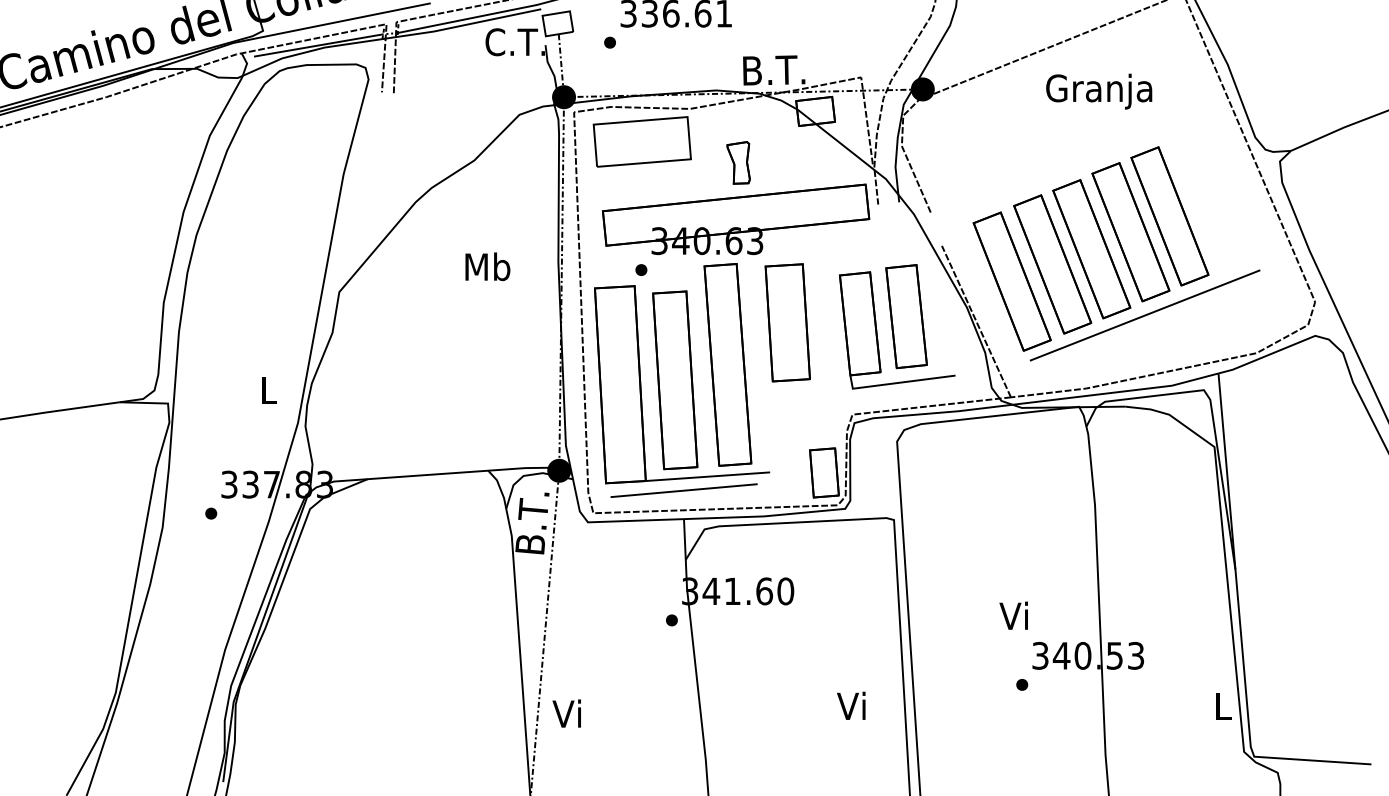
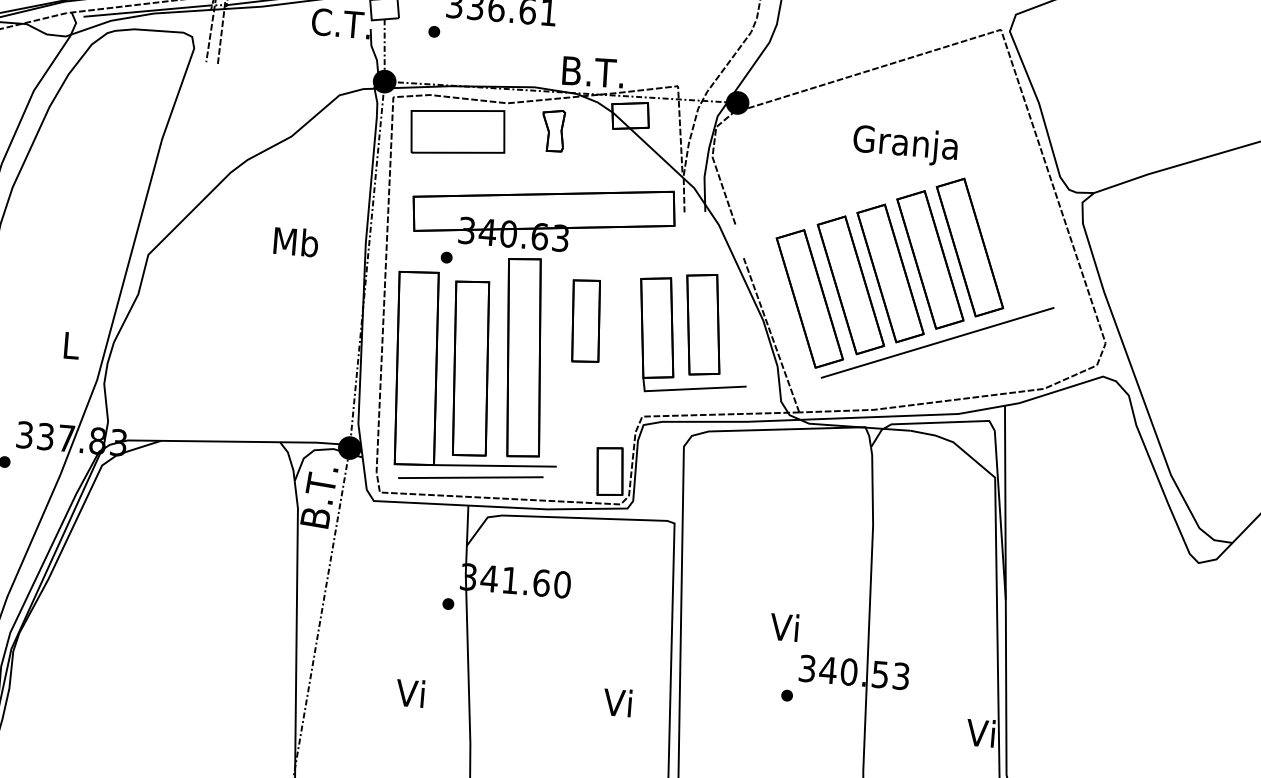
text: (1099, 91) -> (905, 145), moved
part: (738, 162) -> (553, 130), moved
part: (787, 322) -> (585, 320), size x0.71
text: (1220, 706) -> (980, 732), L -> Vi
text: (566, 713) -> (410, 692), moved

